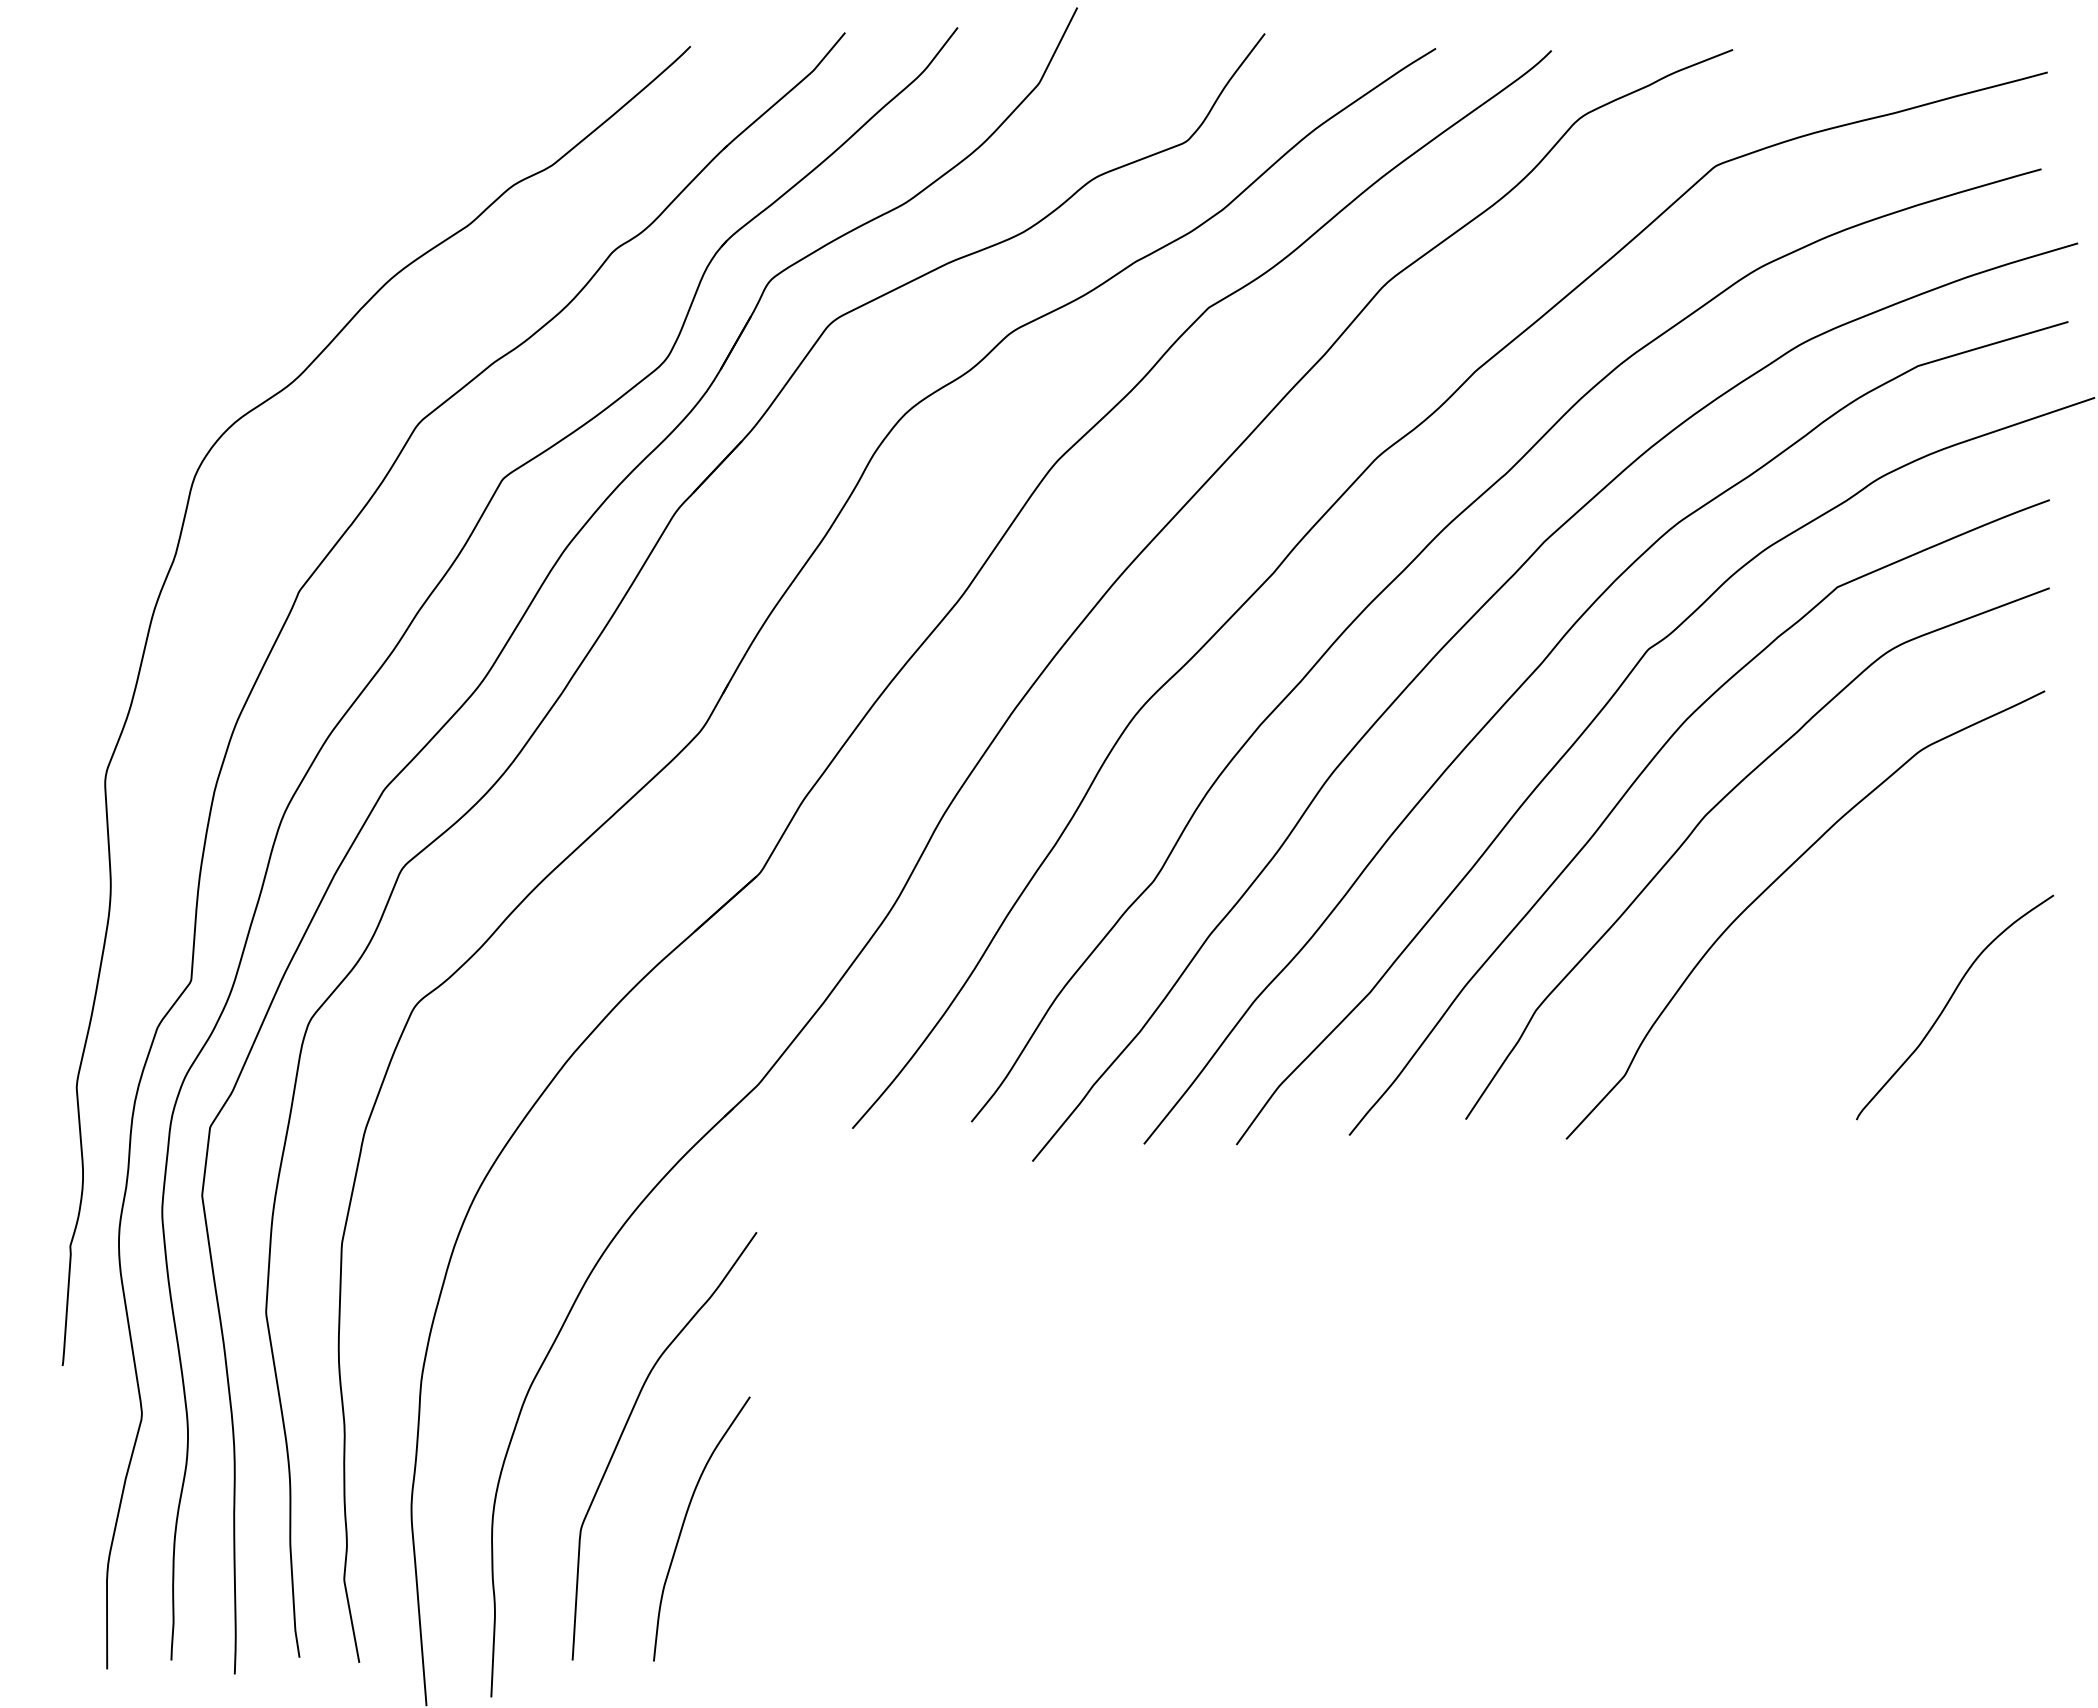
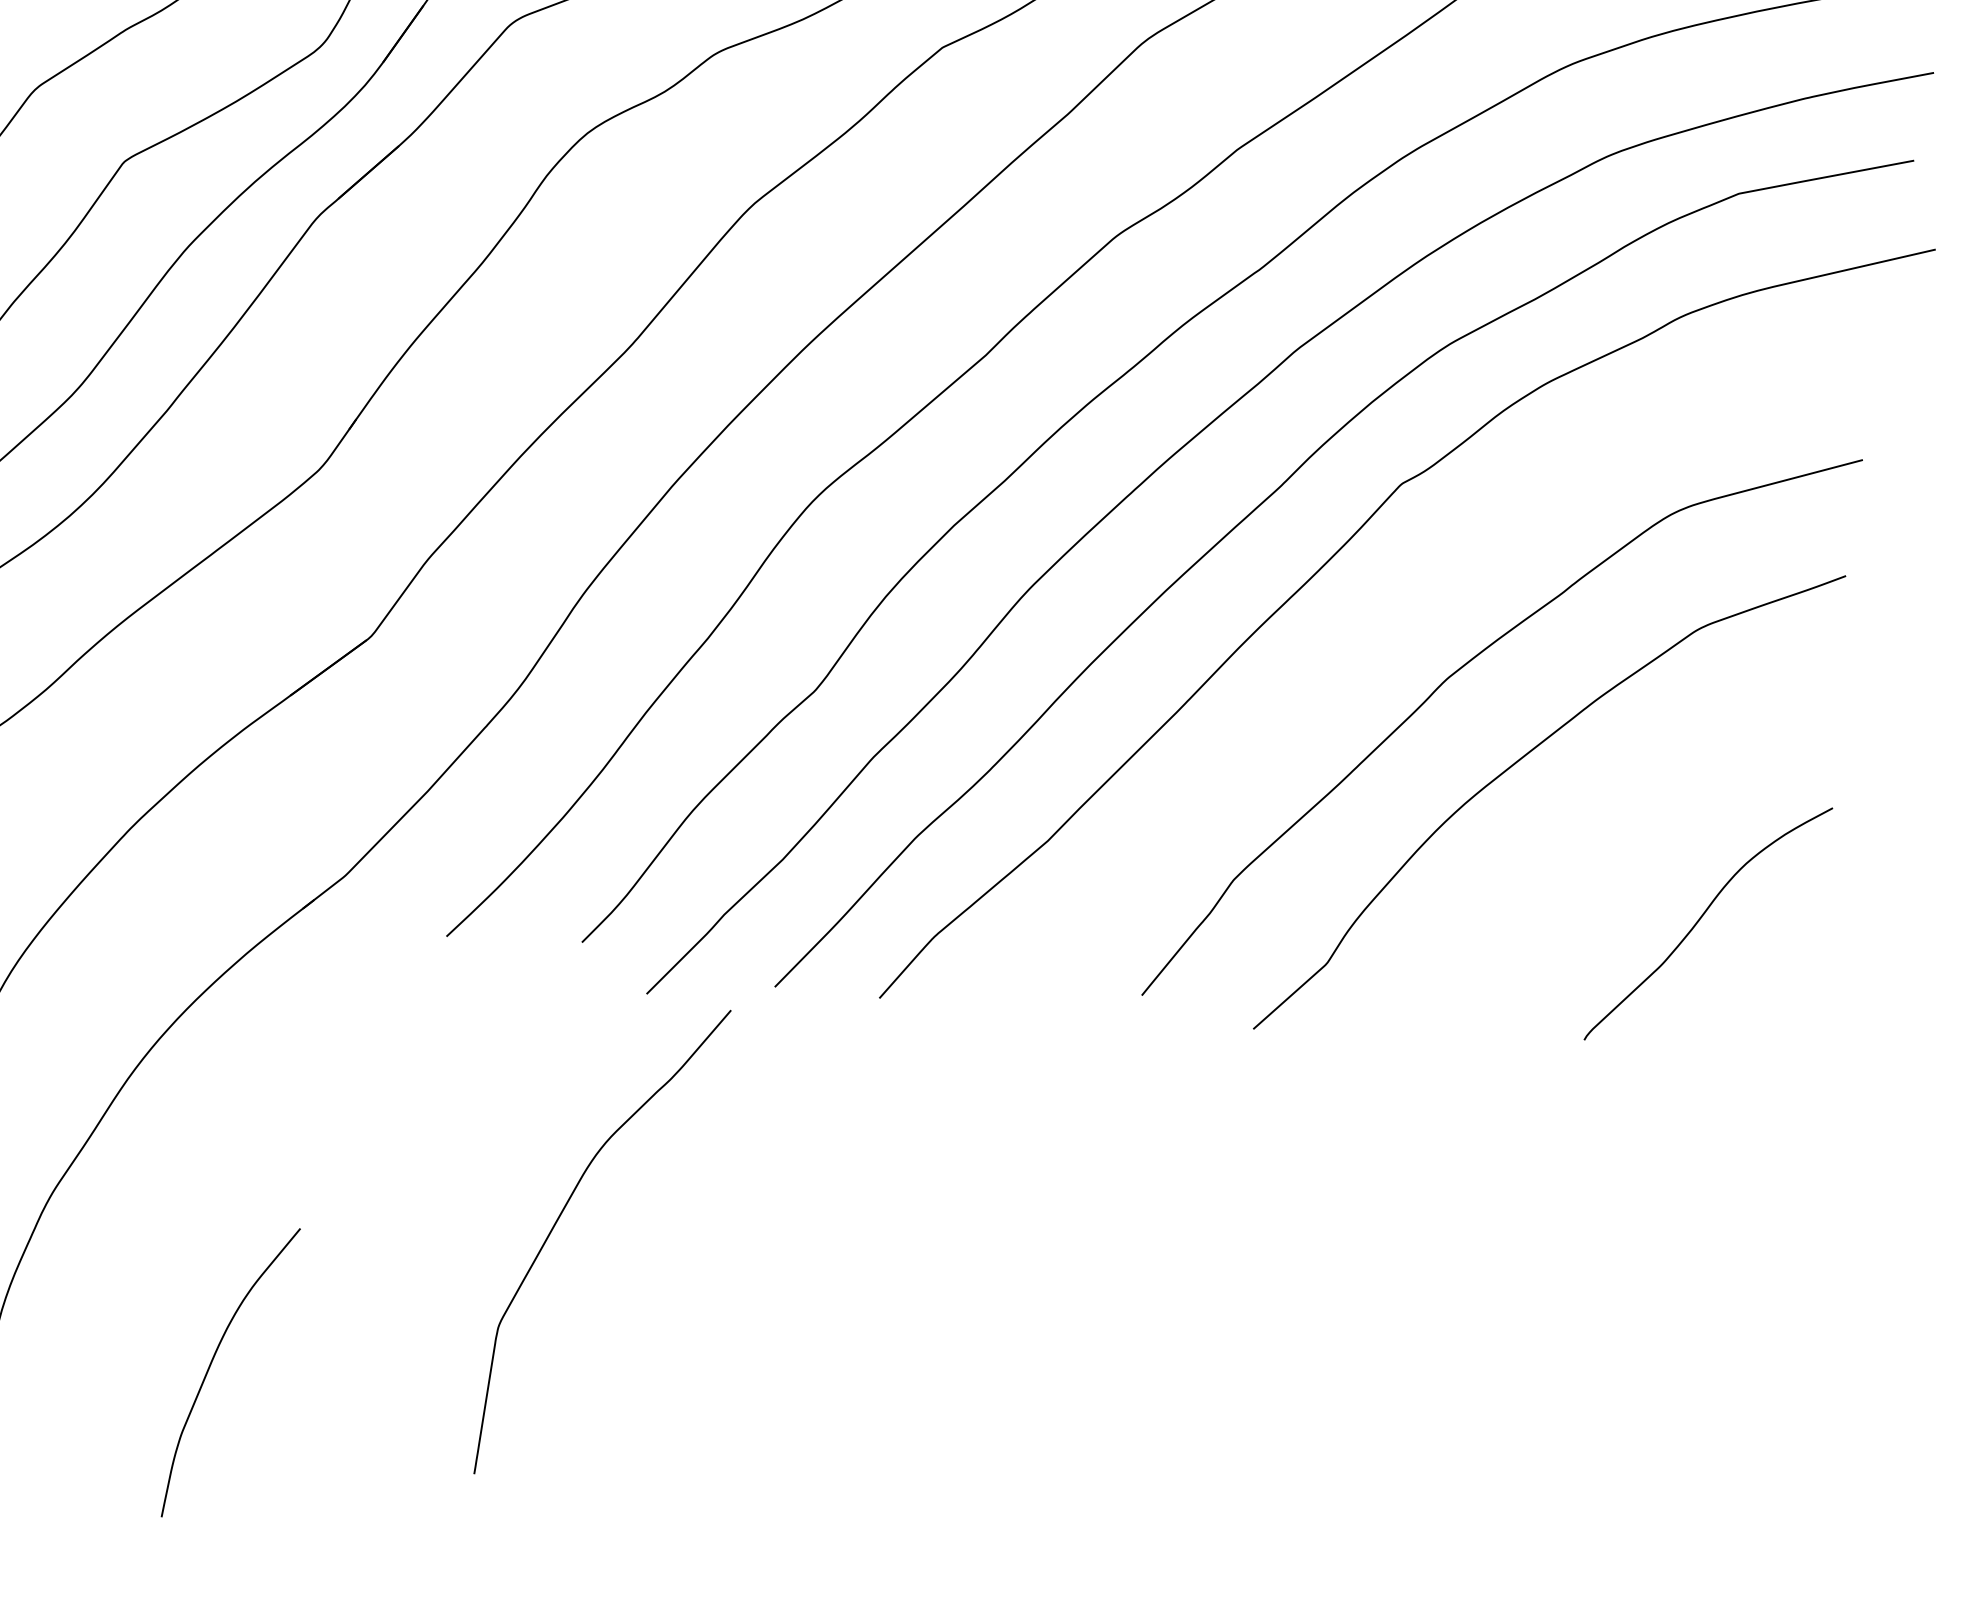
curve: (1644, 771) -> (1383, 621), removed
curve: (626, 1426) -> (561, 1215), moved

